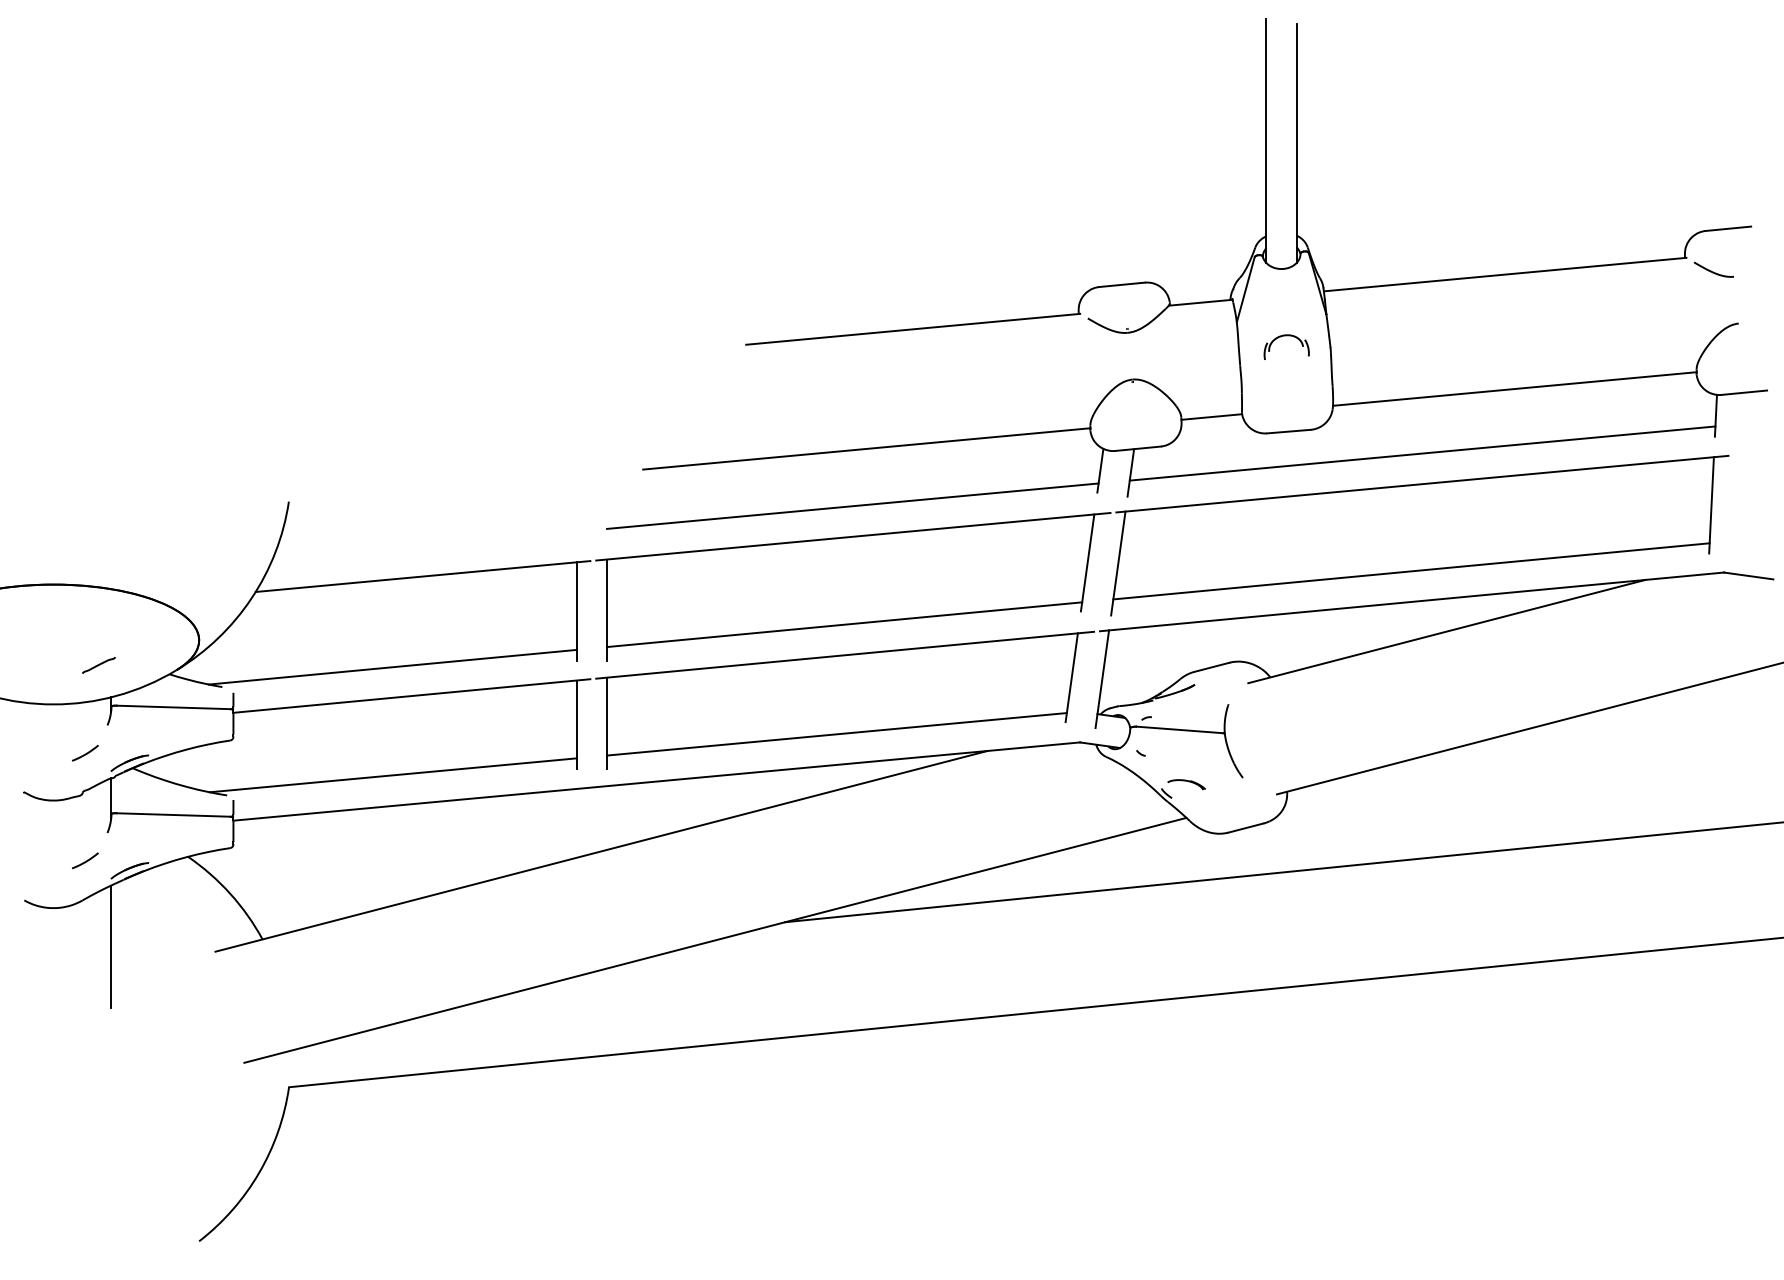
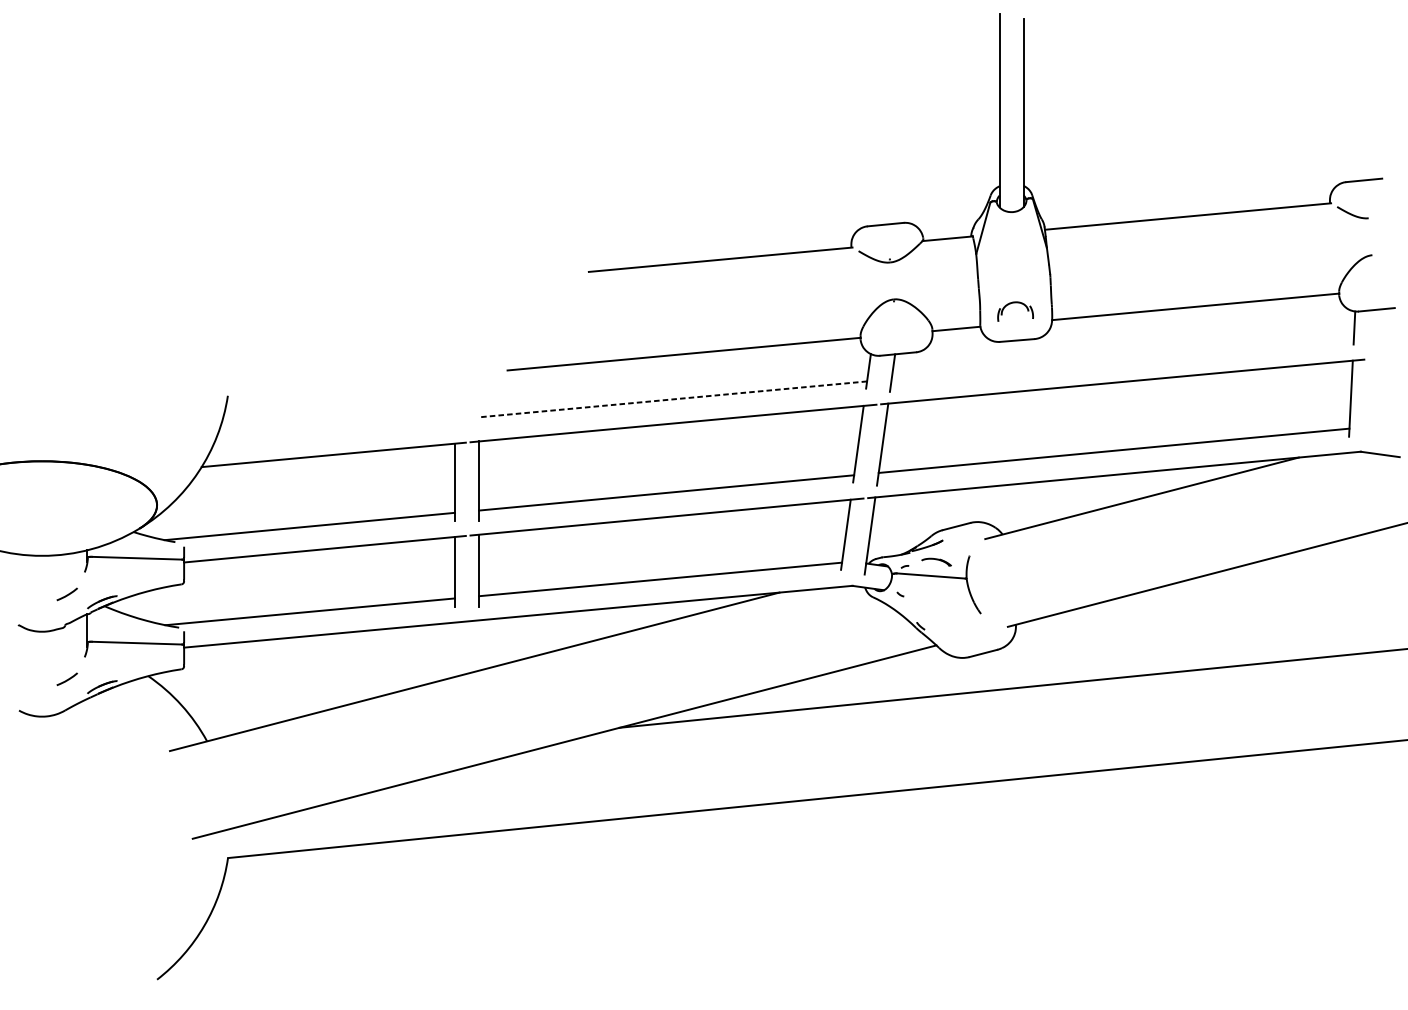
part: (1286, 336) -> (1015, 303), moved
line: (1422, 453) -> (1122, 357), removed
line: (852, 506) -> (672, 399), solid -> dashed
line: (98, 665) -> (77, 525), removed
part: (1186, 784) -> (936, 562), moved
line: (110, 946) -> (87, 746), removed

